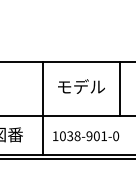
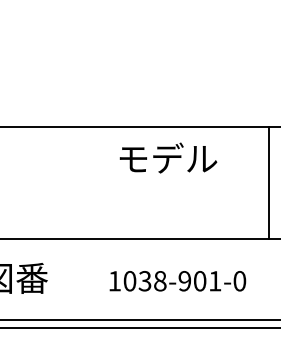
text: (81, 86) -> (168, 157), moved
line: (120, 88) -> (269, 182), moved
line: (42, 107) -> (87, 221), removed

